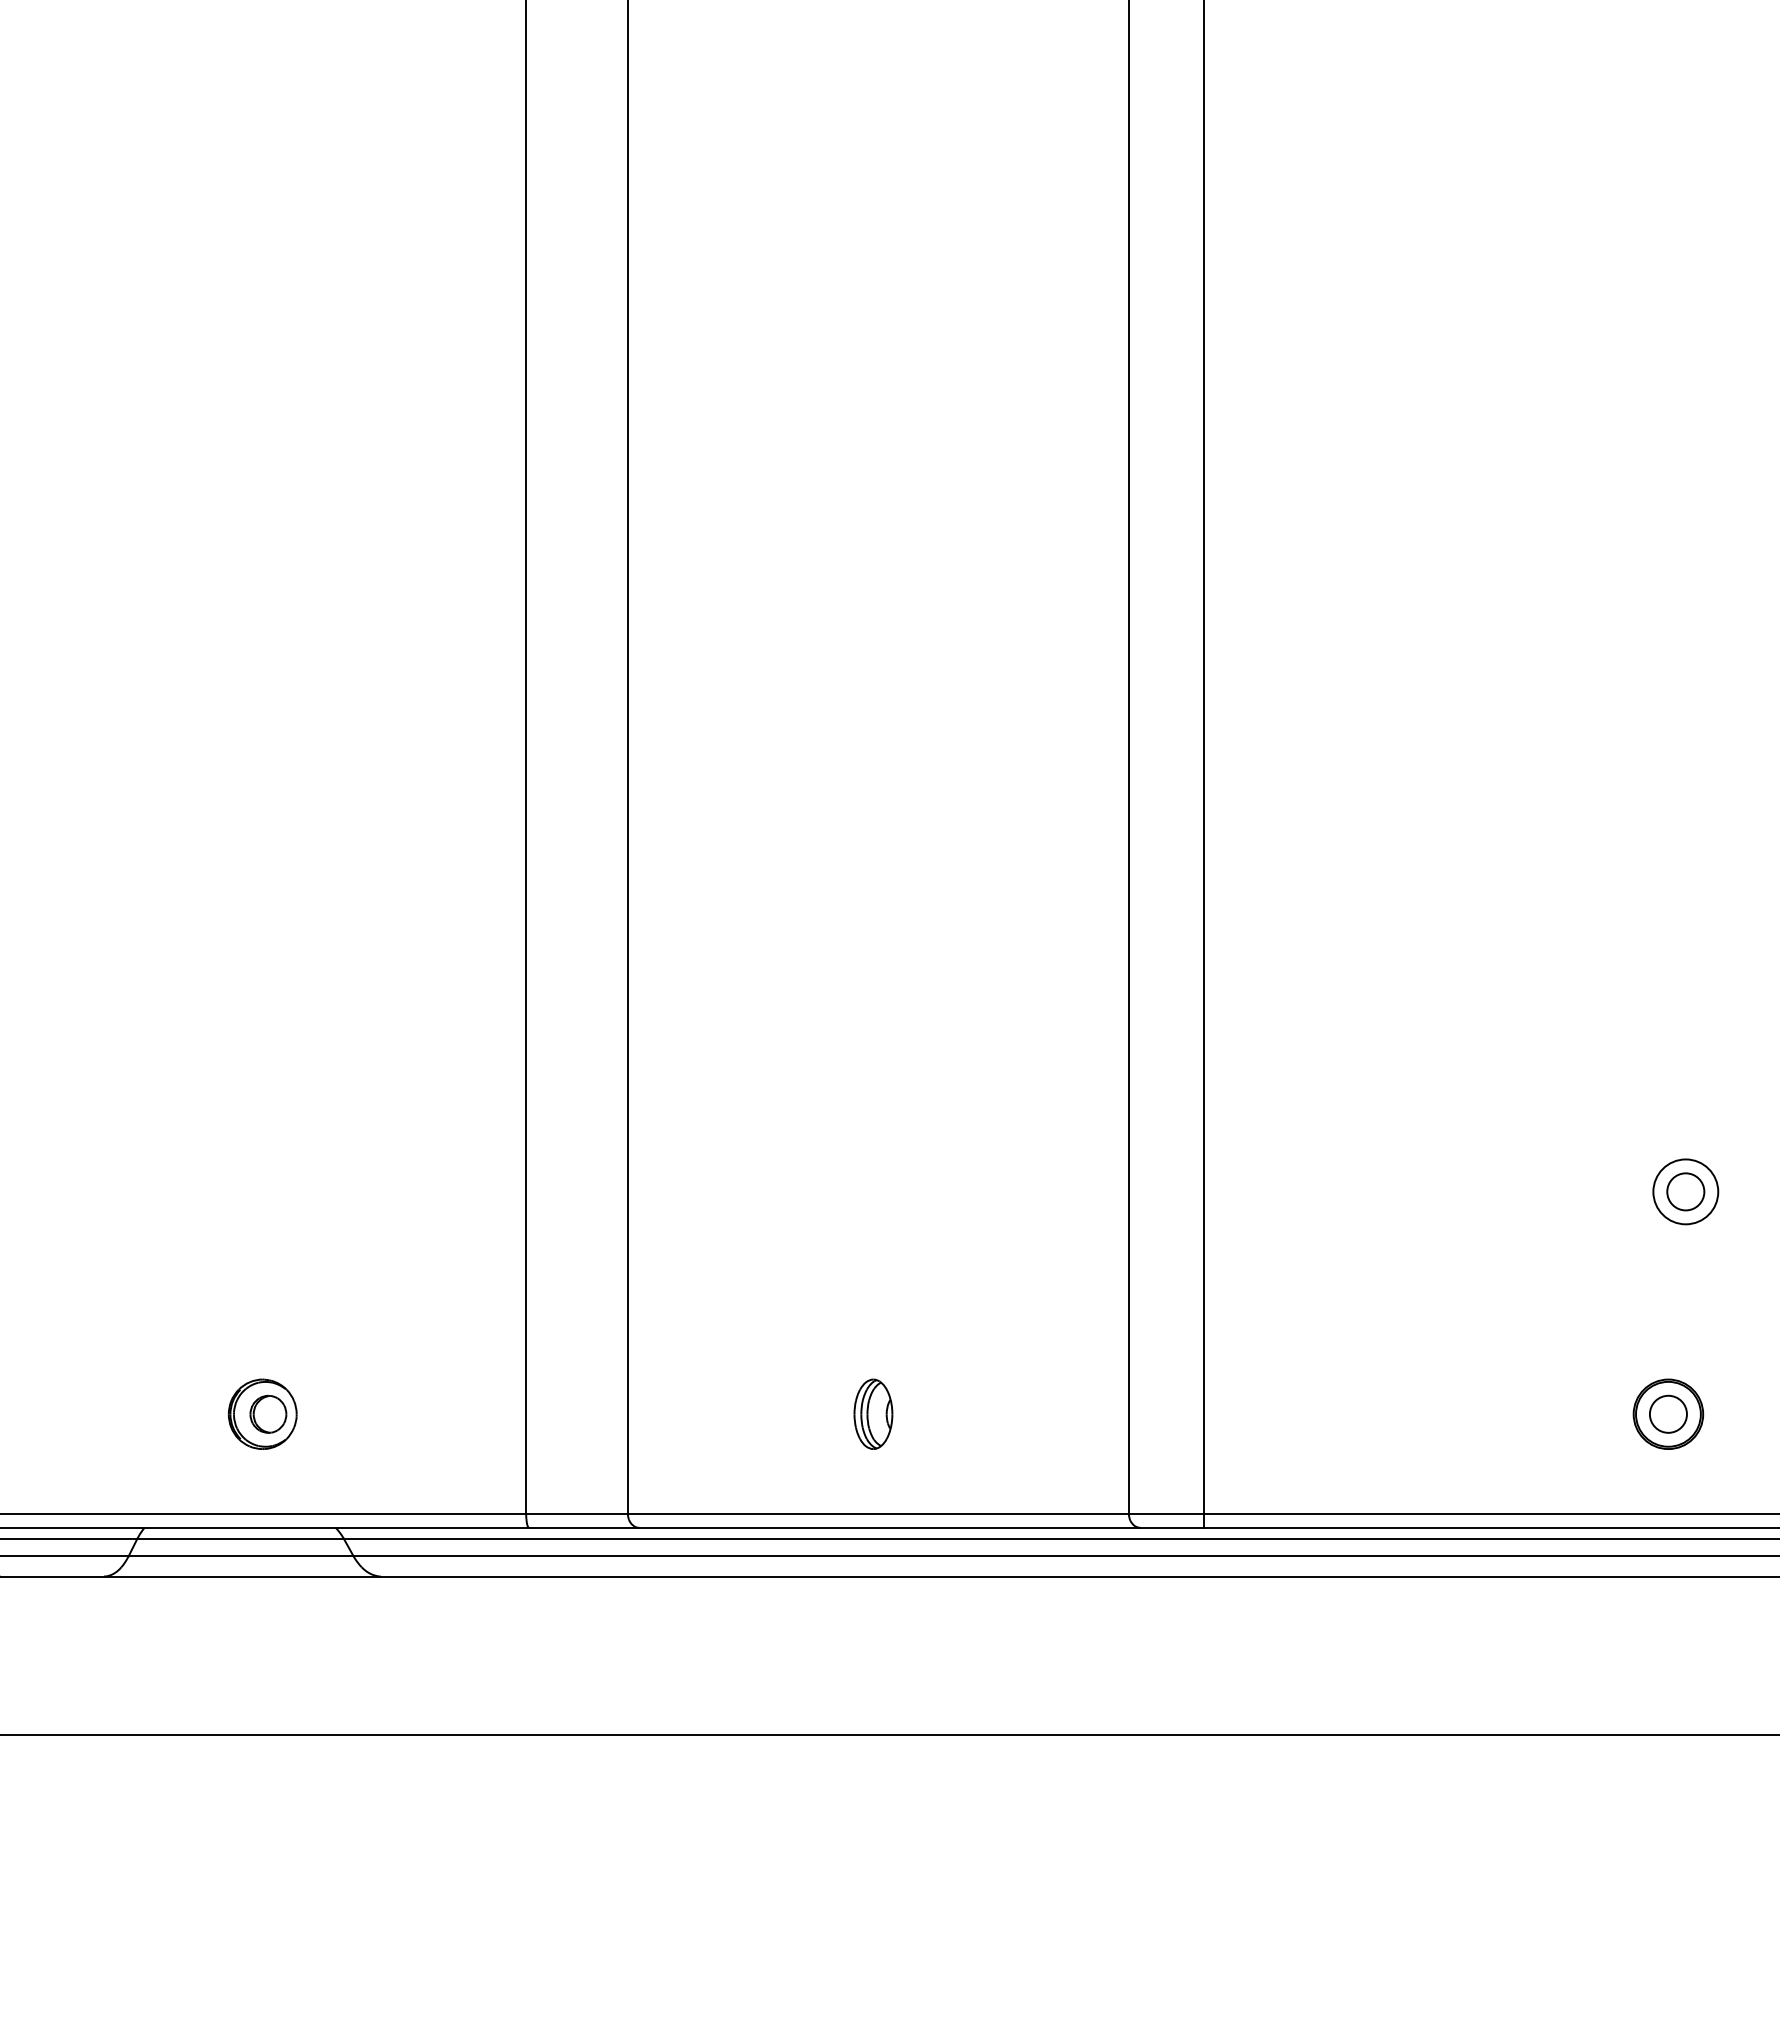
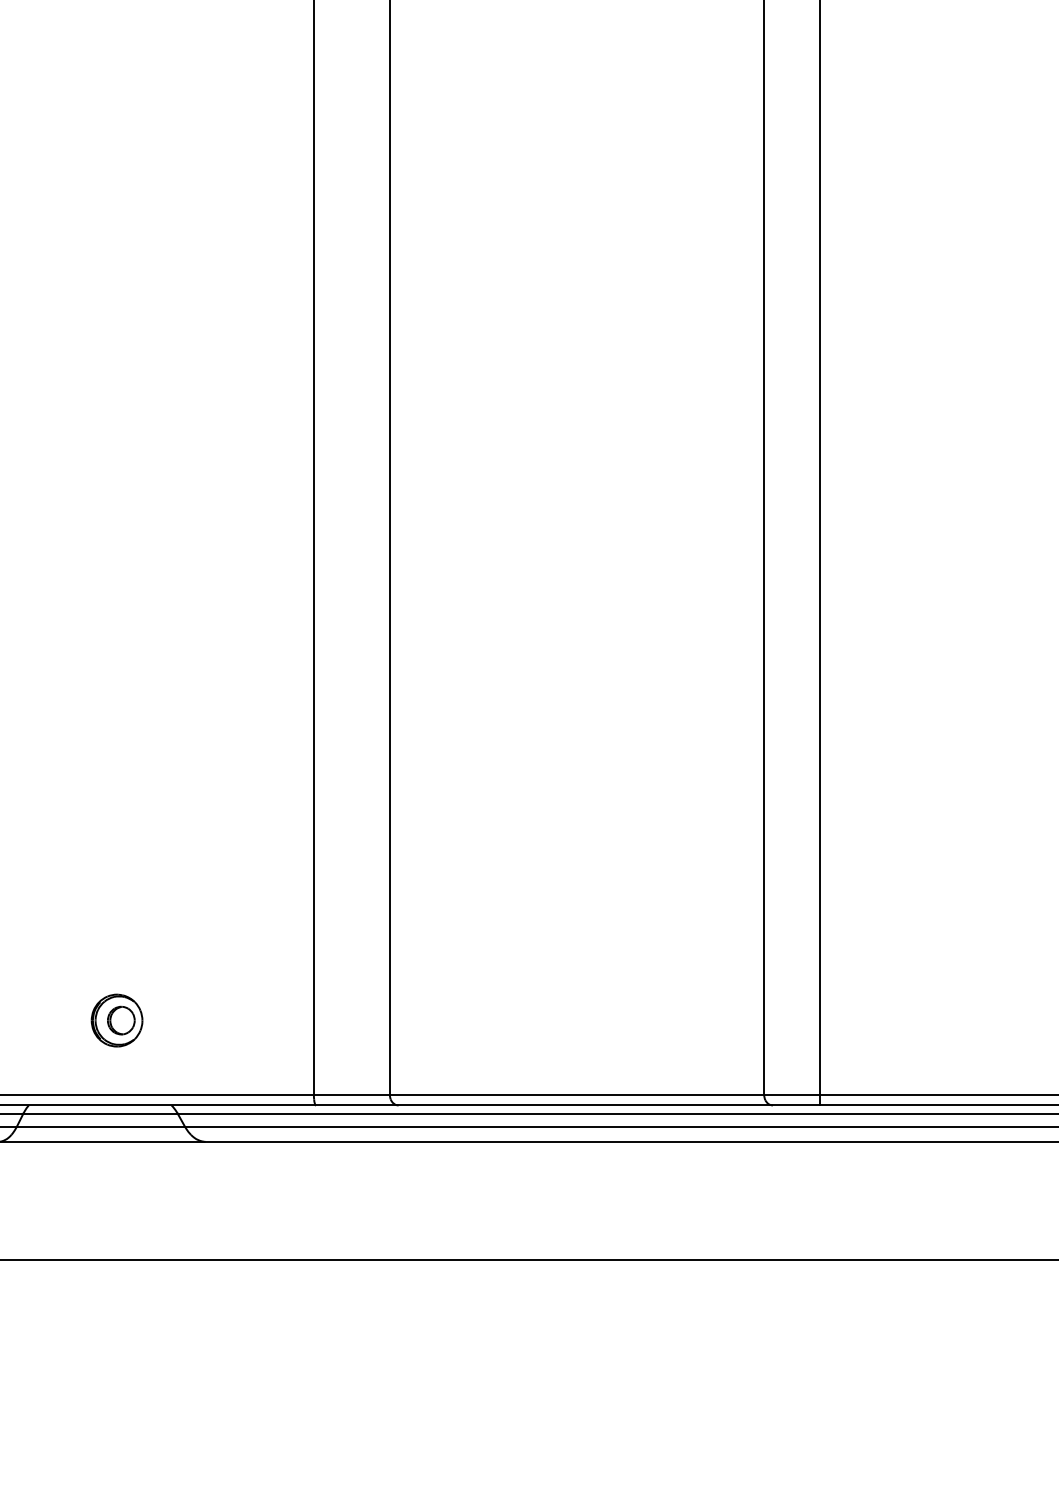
part: (873, 1413) -> (573, 1019), removed

